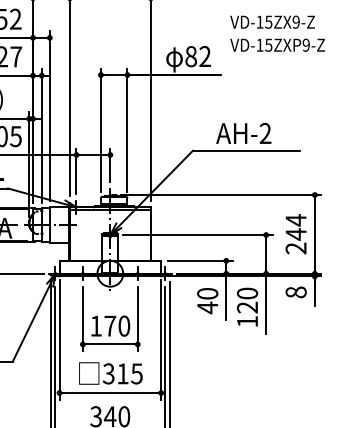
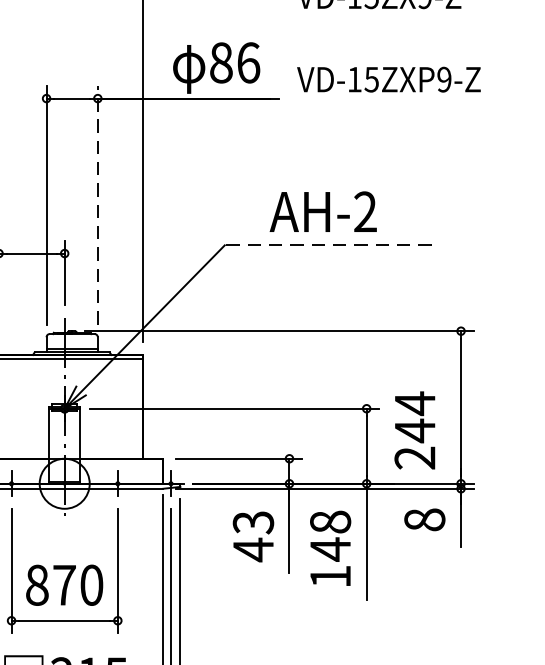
text: (277, 44) -> (388, 78), moved
text: (205, 56) -> (249, 62), 82 -> 86
line: (127, 130) -> (97, 206), solid -> dashed
line: (245, 150) -> (326, 244), solid -> dashed
text: (295, 234) -> (413, 430), moved
text: (207, 293) -> (253, 522), 40 -> 43
text: (246, 300) -> (328, 535), 120 -> 148
text: (96, 325) -> (37, 584), 170 -> 870

